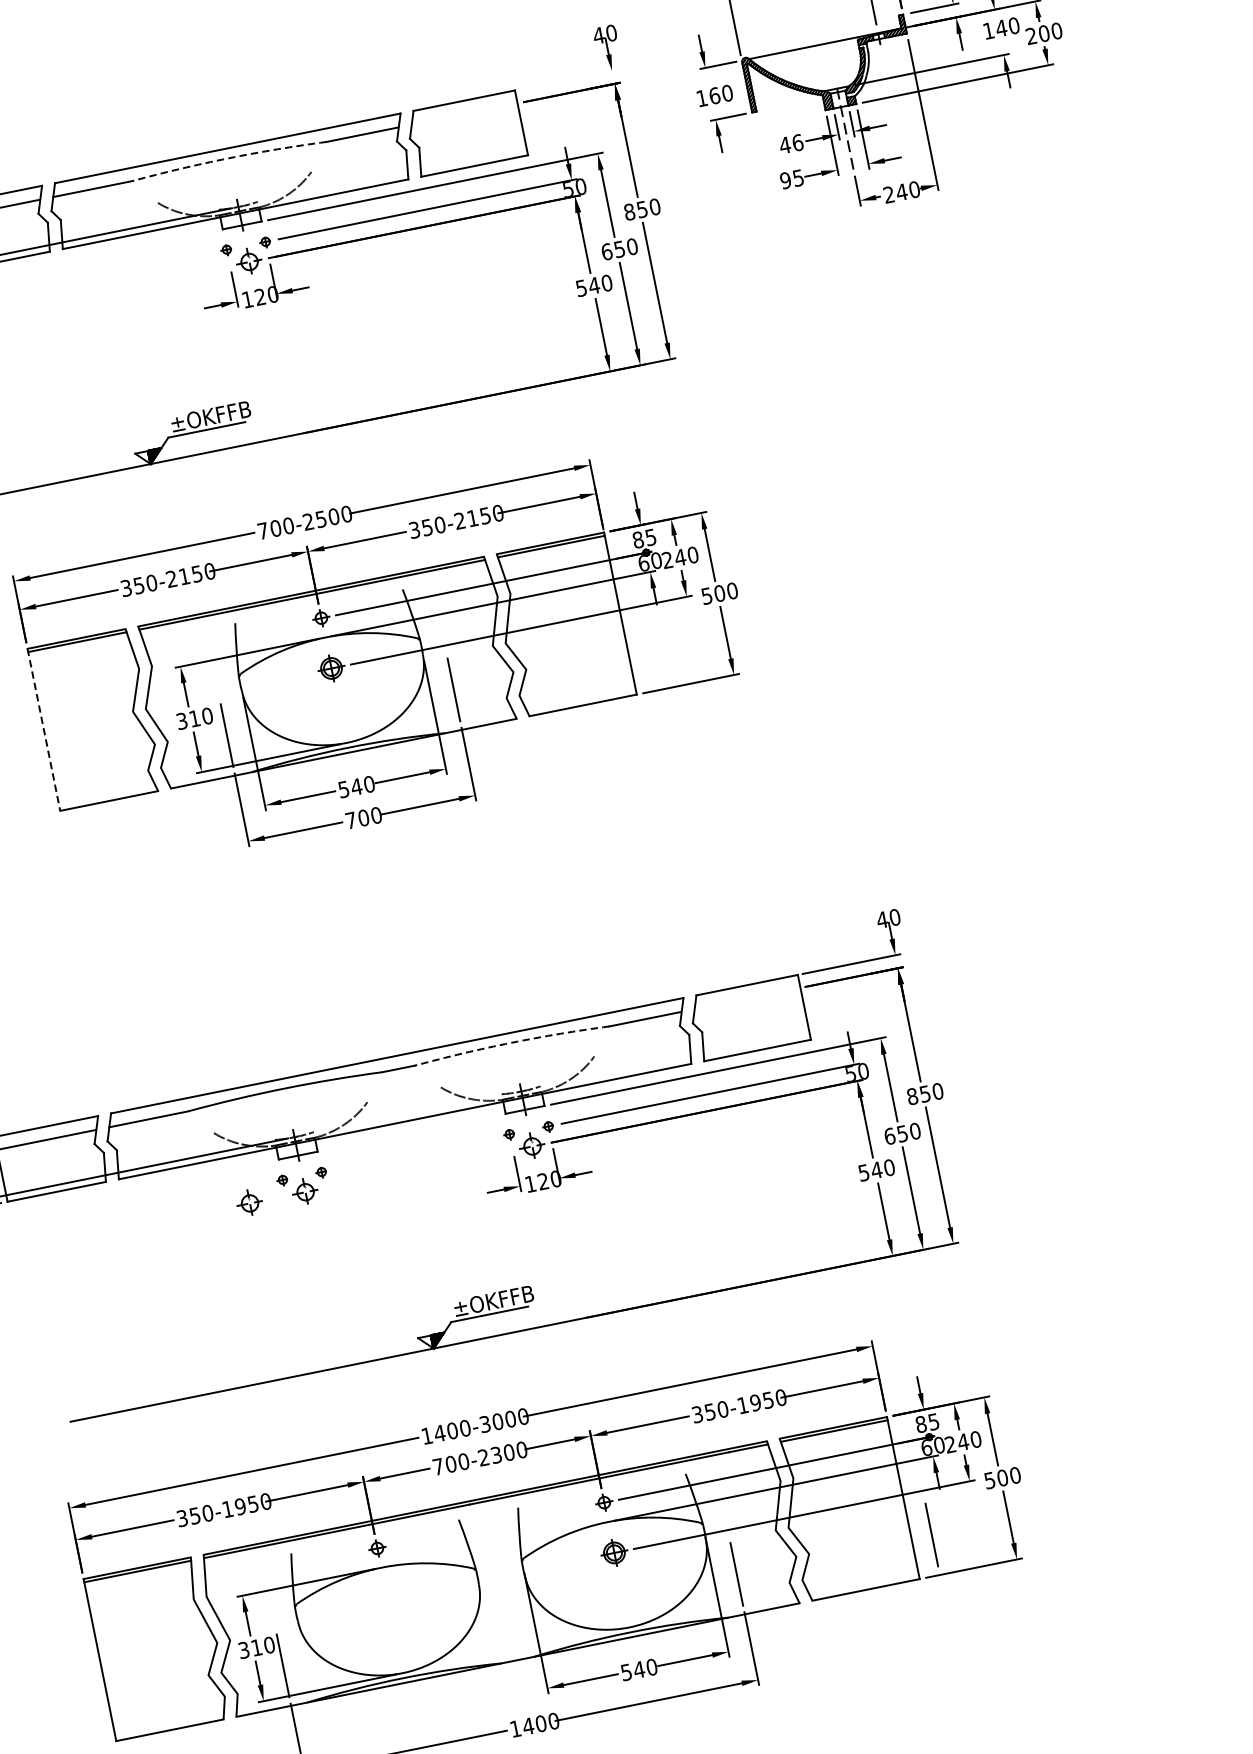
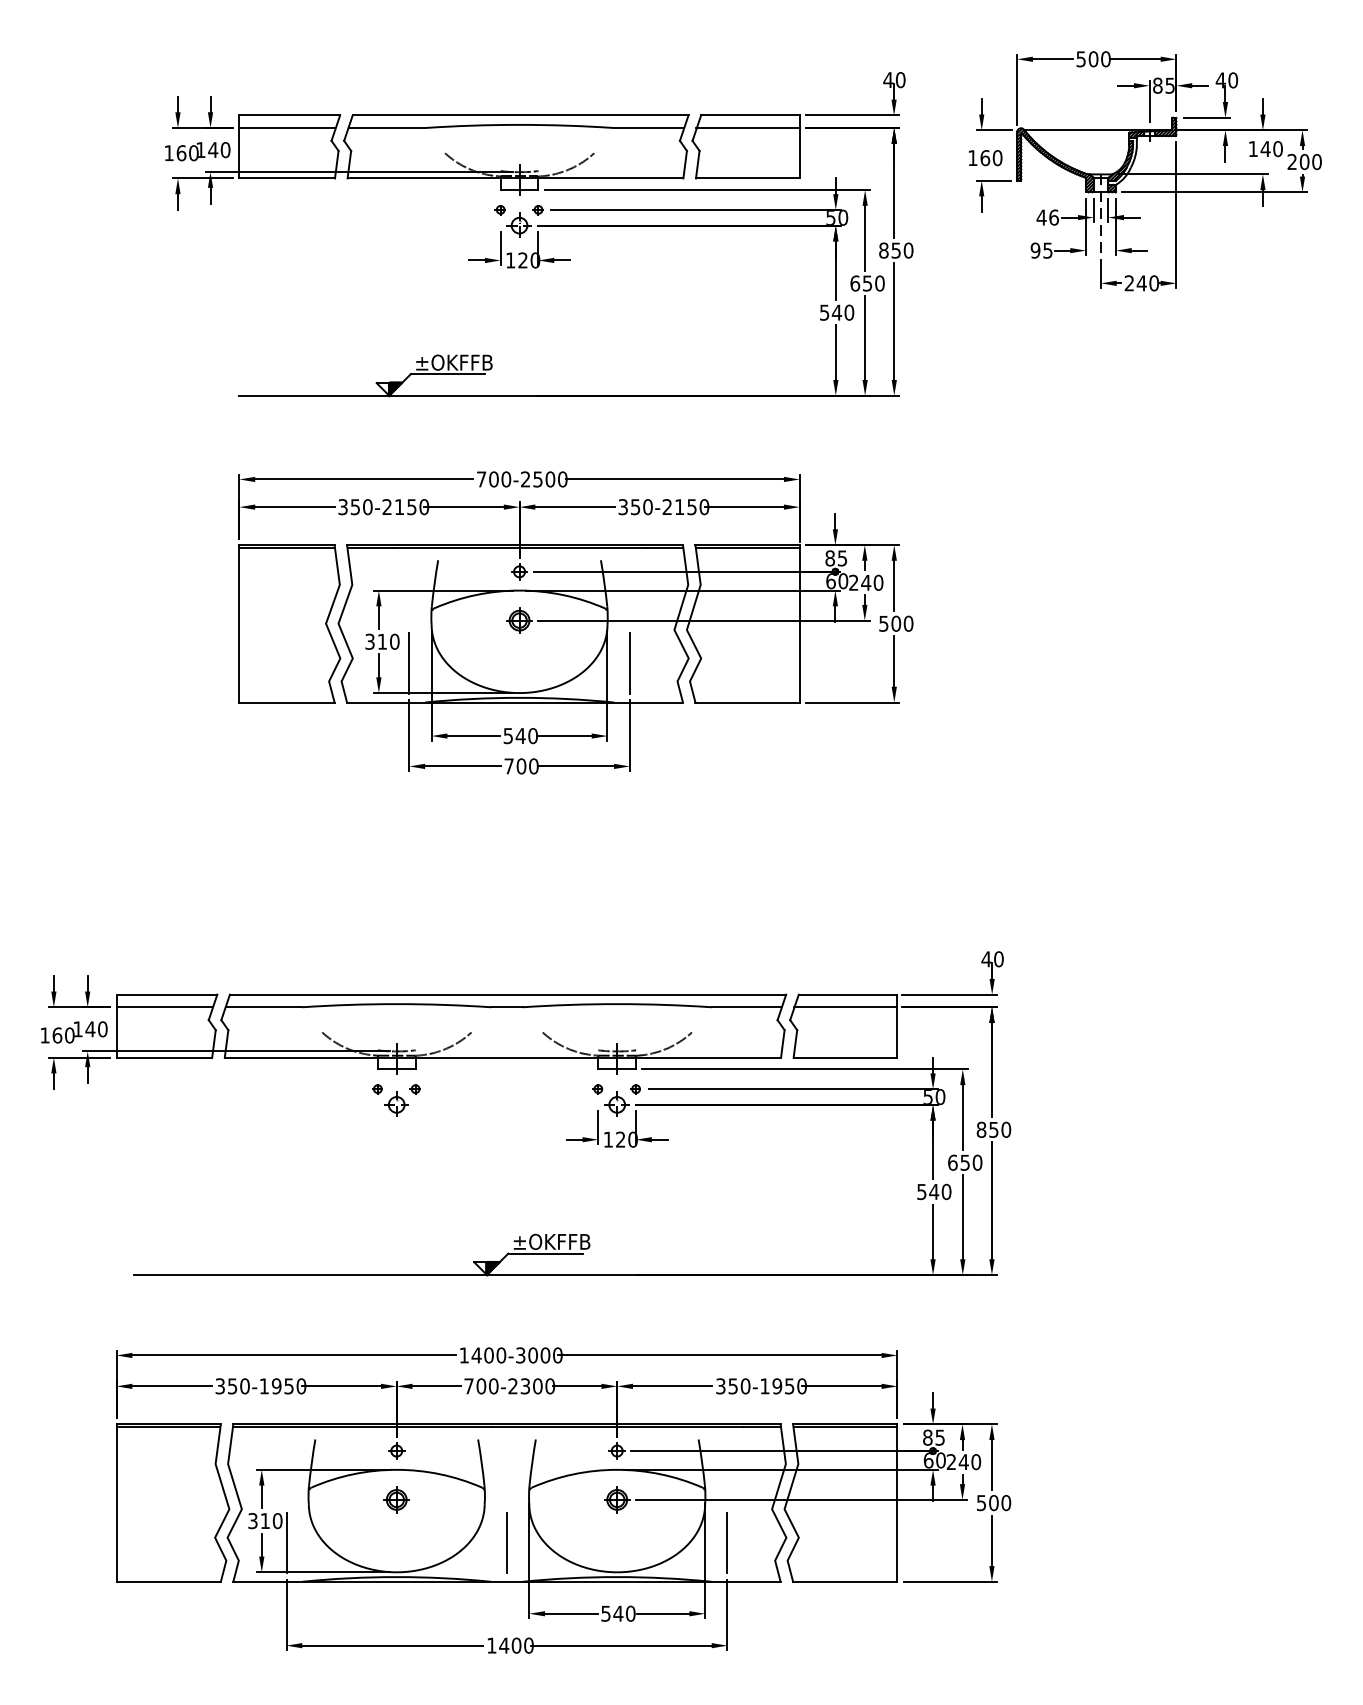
line: (569, 79) -> (852, 115), added
line: (463, 114) -> (747, 128), added
arc: (228, 157) -> (519, 124), dashed -> solid
line: (43, 729) -> (239, 623), dashed -> solid
line: (747, 998) -> (845, 1007), added
arc: (511, 1043) -> (617, 1004), dashed -> solid
part: (249, 1202) -> (342, 1103), removed
line: (931, 1534) -> (506, 1542), moved
part: (387, 1598) -> (396, 1499), added

